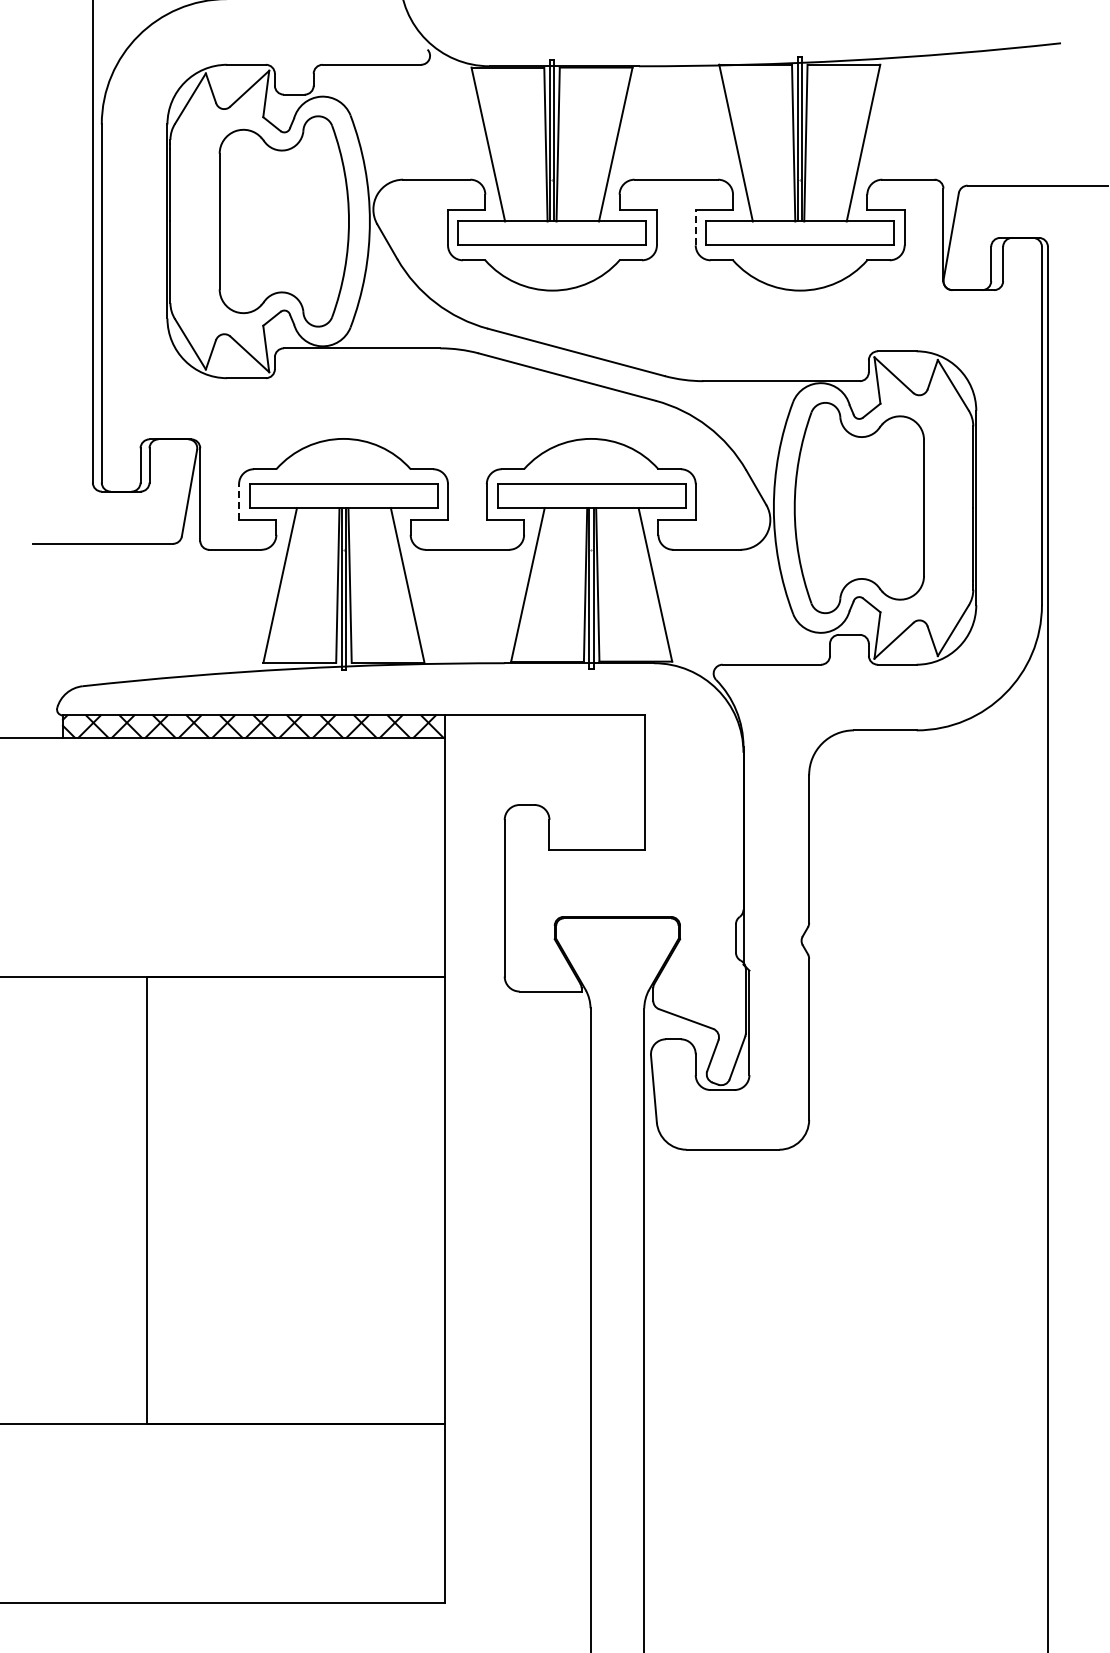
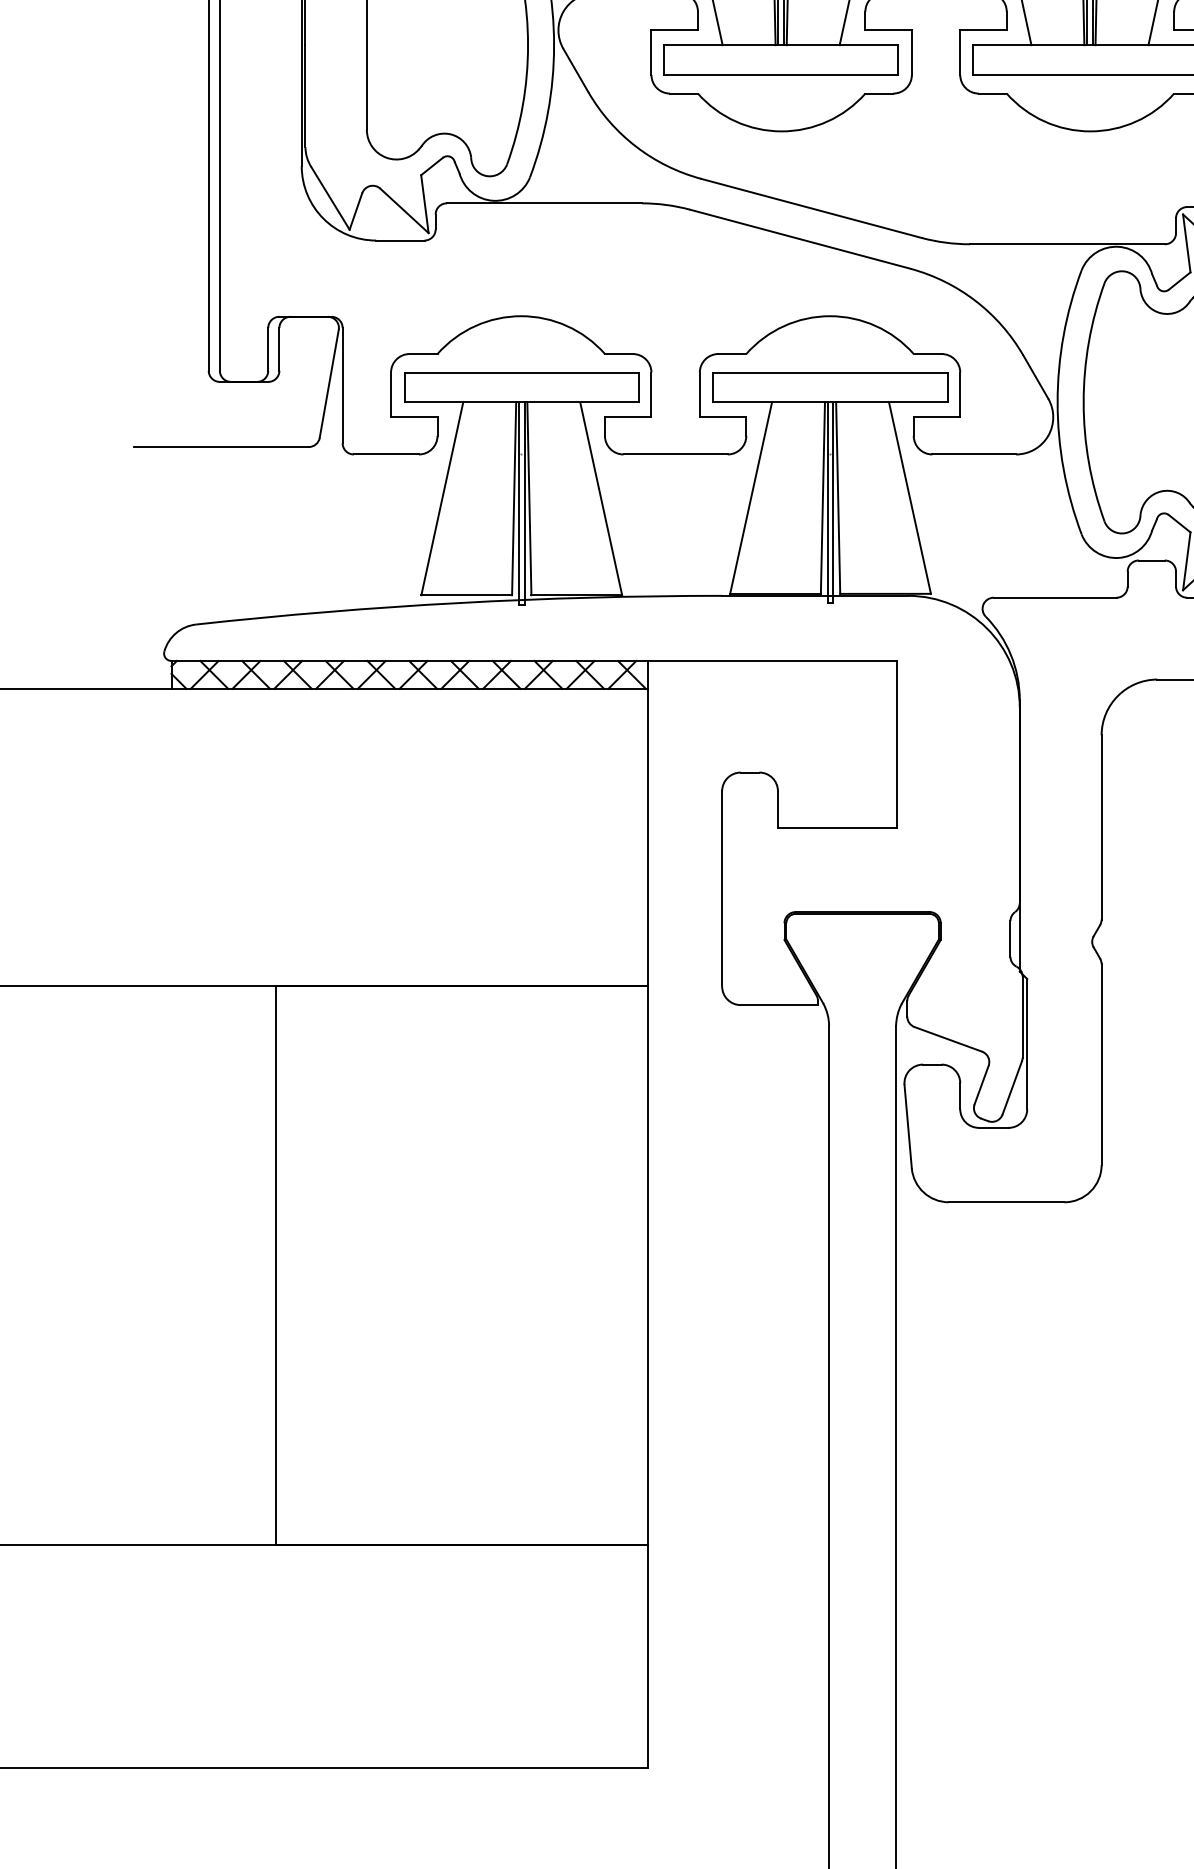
line: (695, 227) -> (959, 52), dashed -> solid
line: (239, 502) -> (391, 395), dashed -> solid

